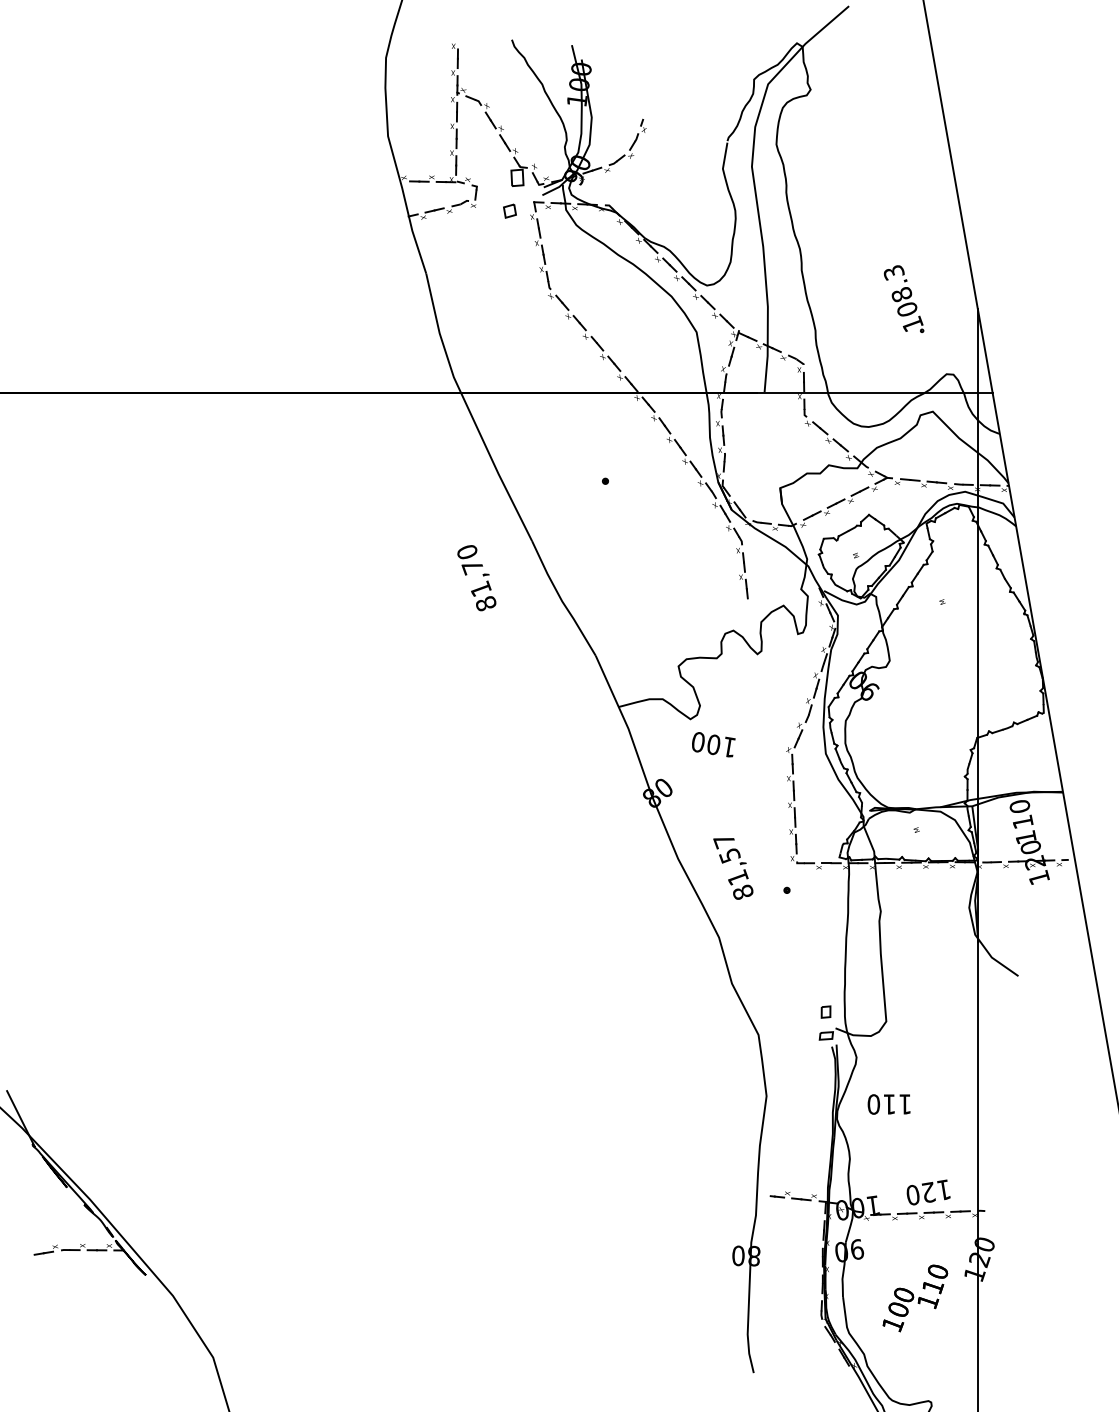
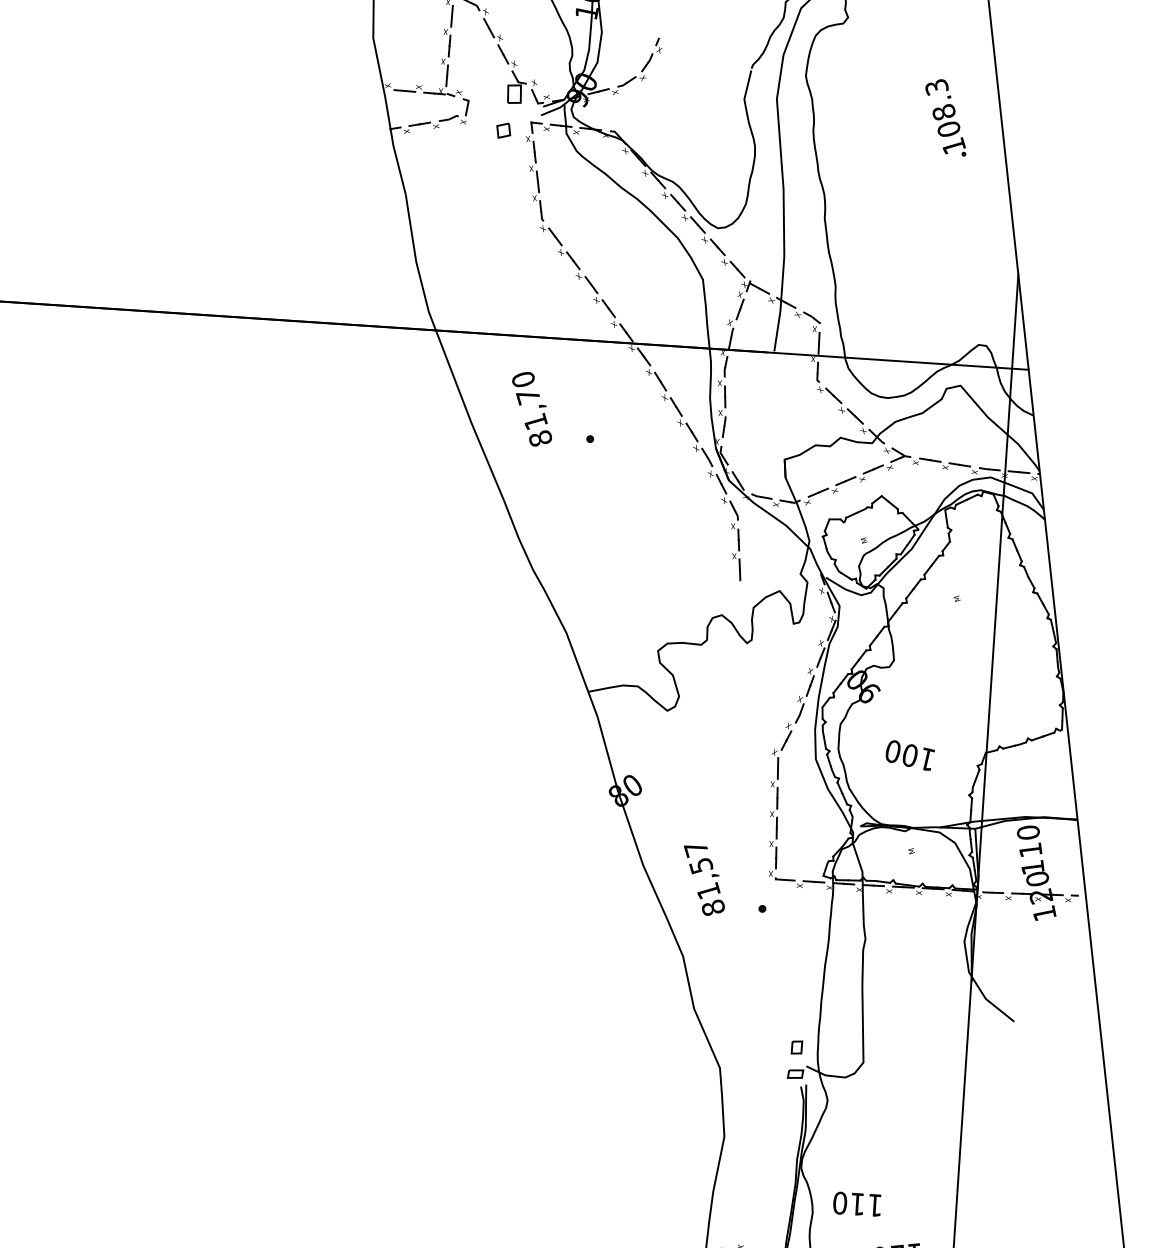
part: (903, 298) -> (945, 116), moved
text: (476, 578) -> (531, 409), moved
text: (713, 744) -> (909, 755), moved
text: (888, 1104) -> (856, 1204), moved

